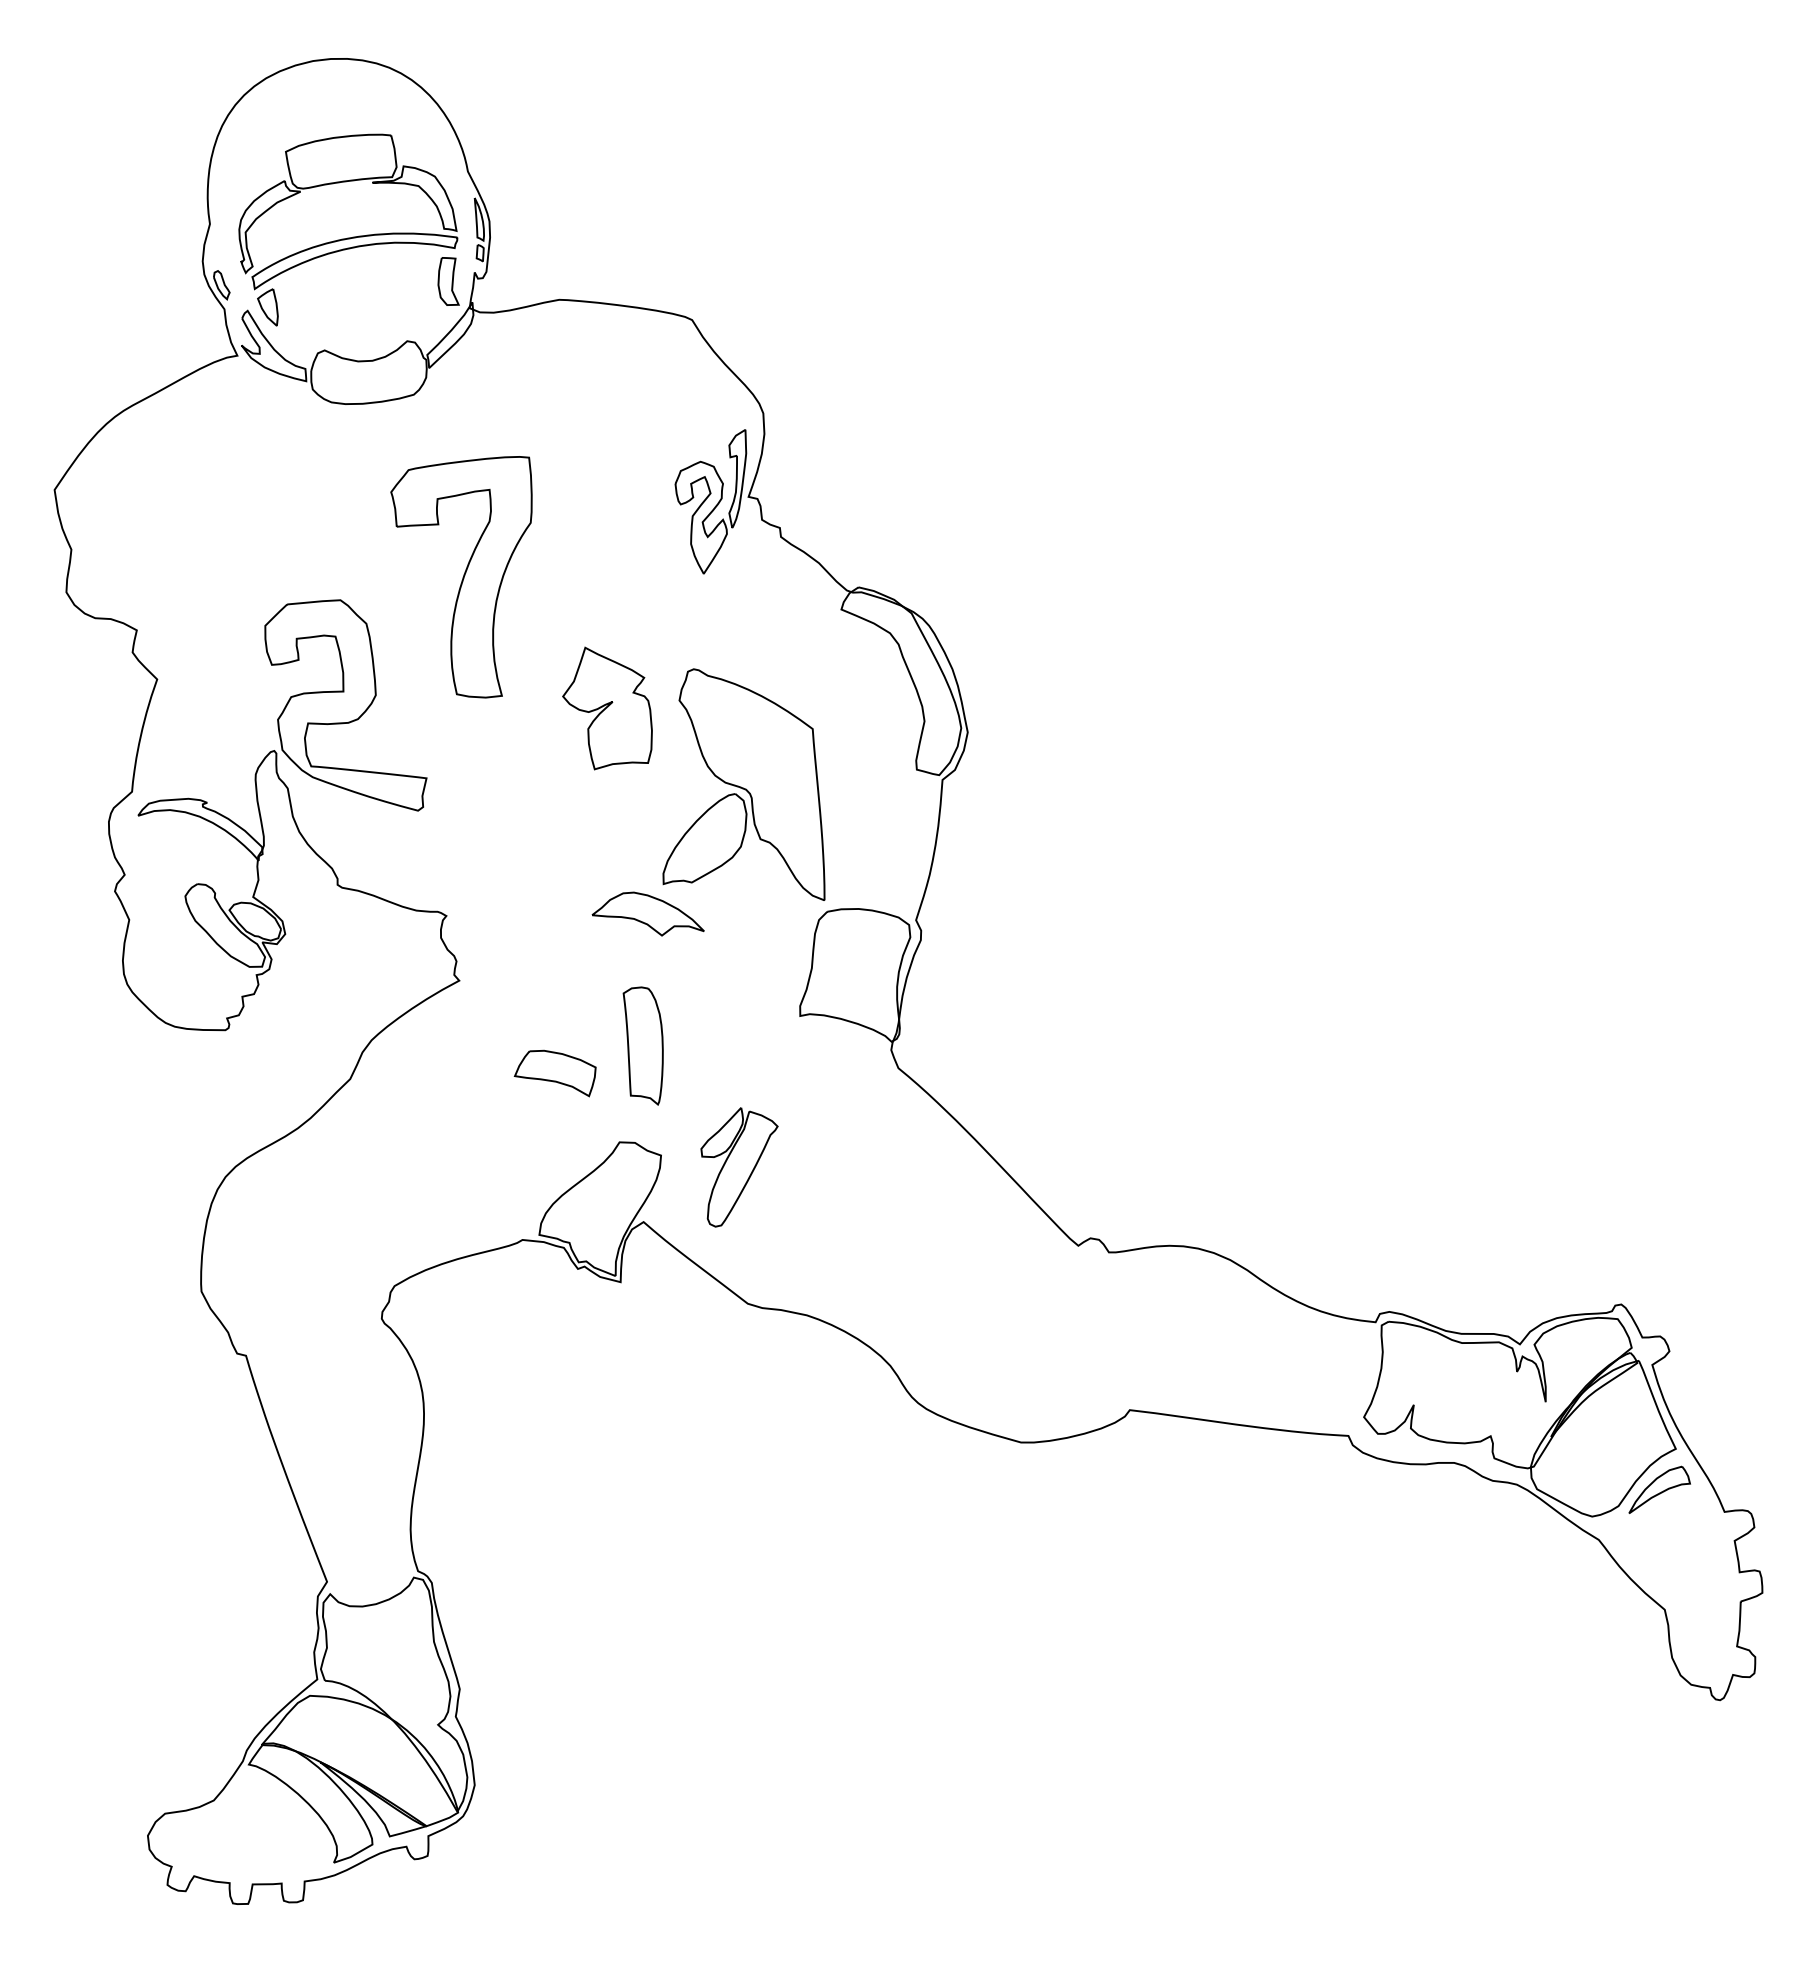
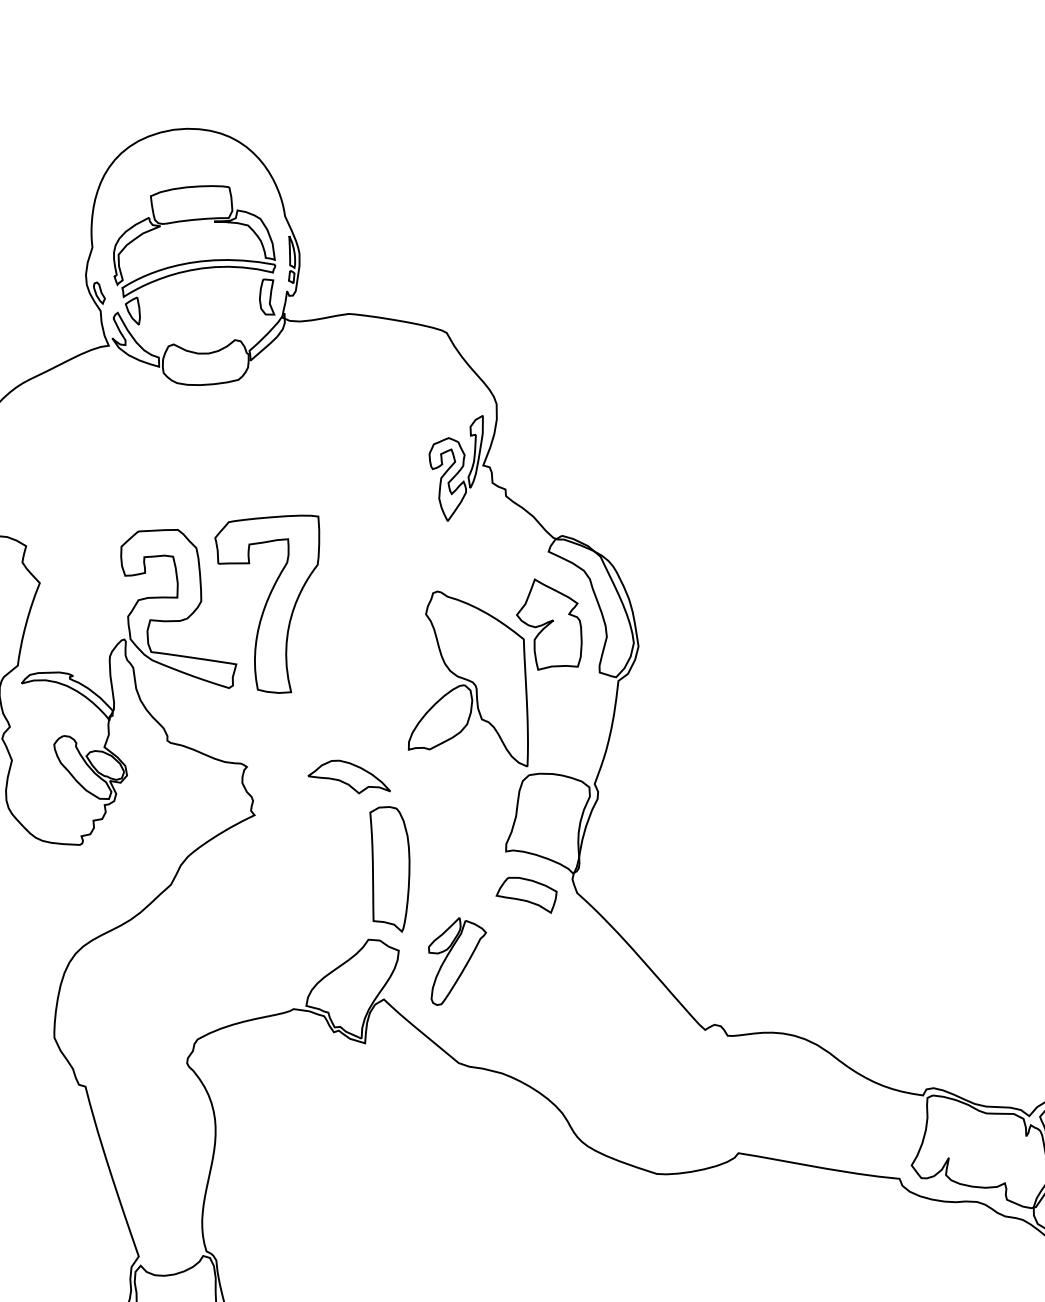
part: (461, 577) -> (264, 603), moved
part: (607, 708) -> (549, 625), moved
part: (647, 913) -> (349, 776), moved
part: (643, 1045) -> (389, 868), size x1.43
part: (554, 1073) -> (526, 894), moved

